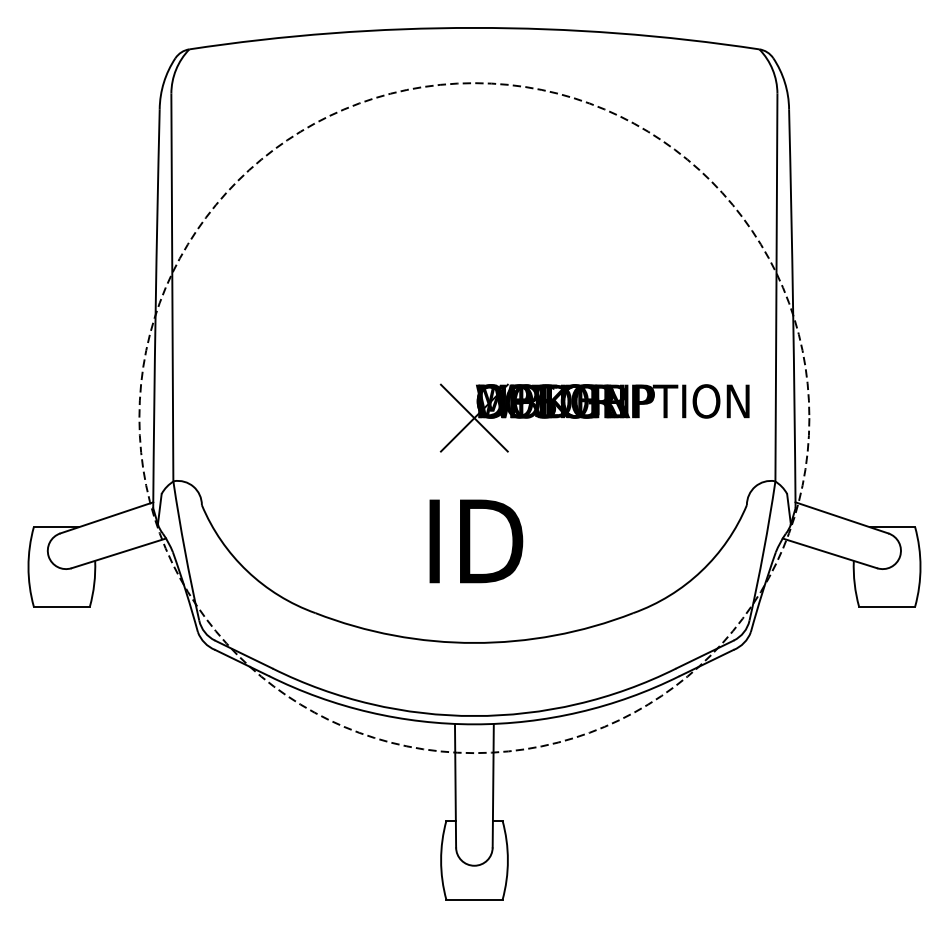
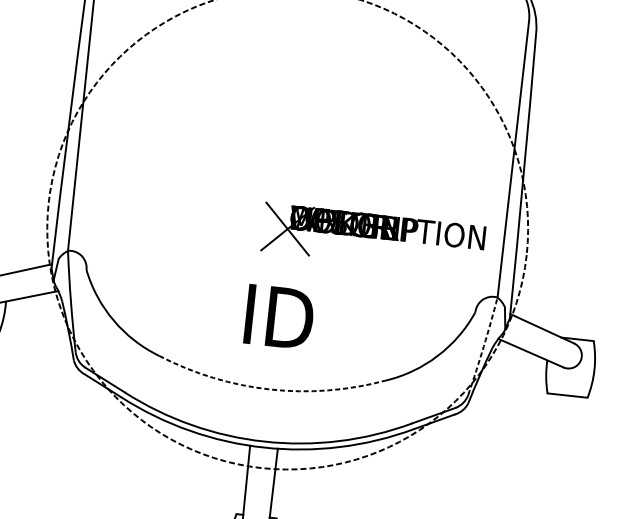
arc: (763, 551) -> (483, 346), solid -> dashed
arc: (474, 642) -> (270, 389), solid -> dashed

